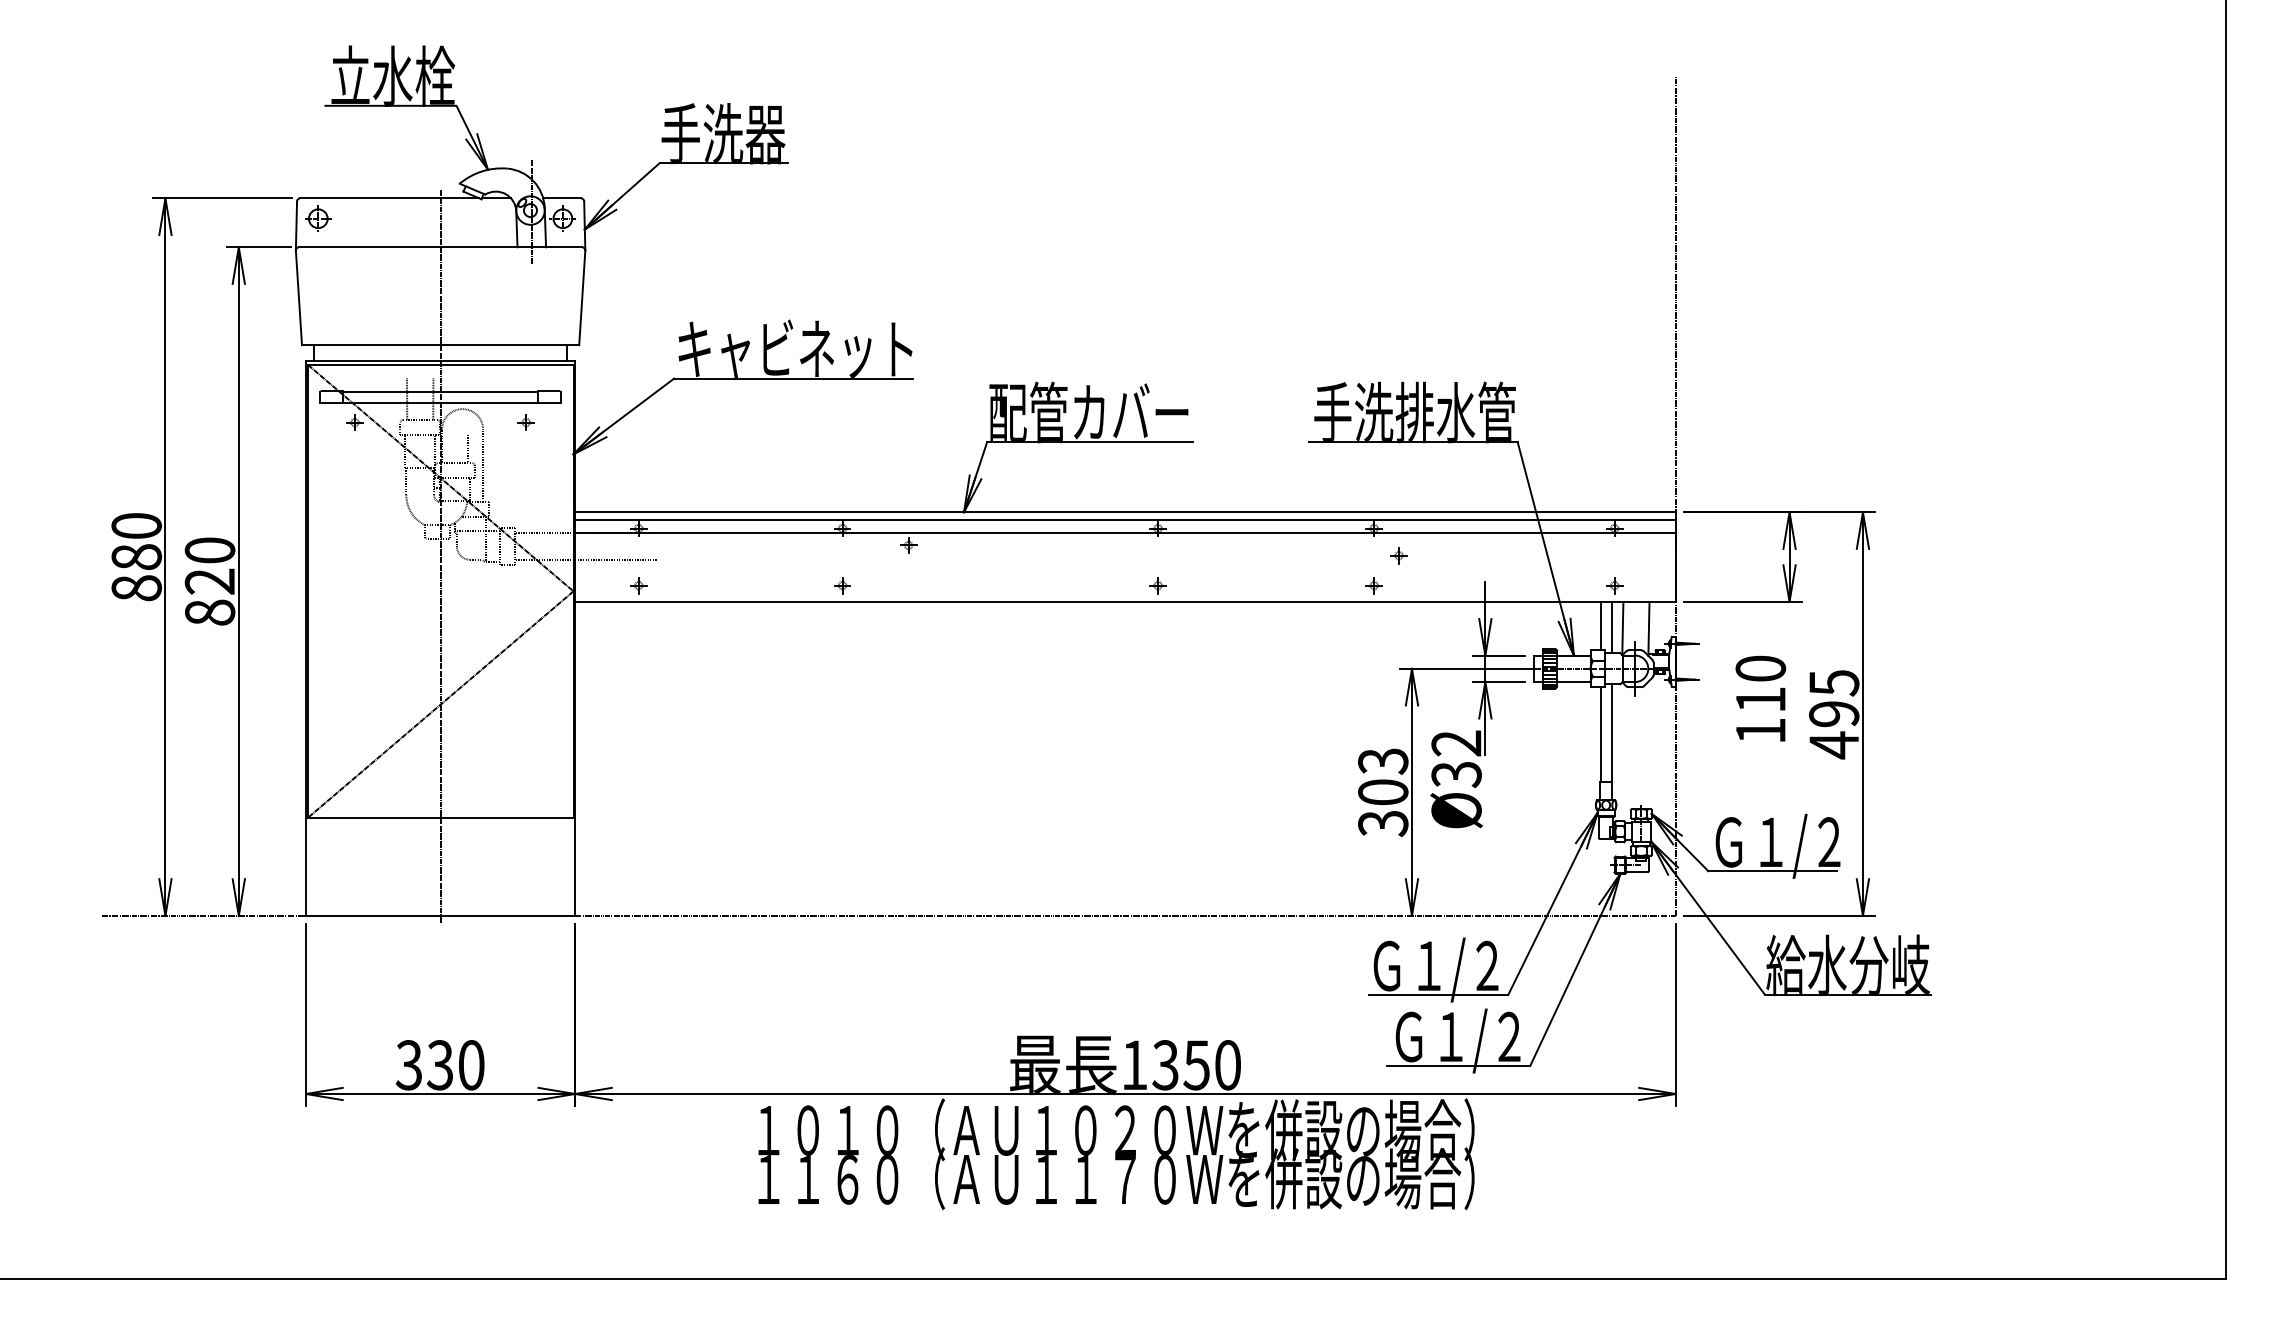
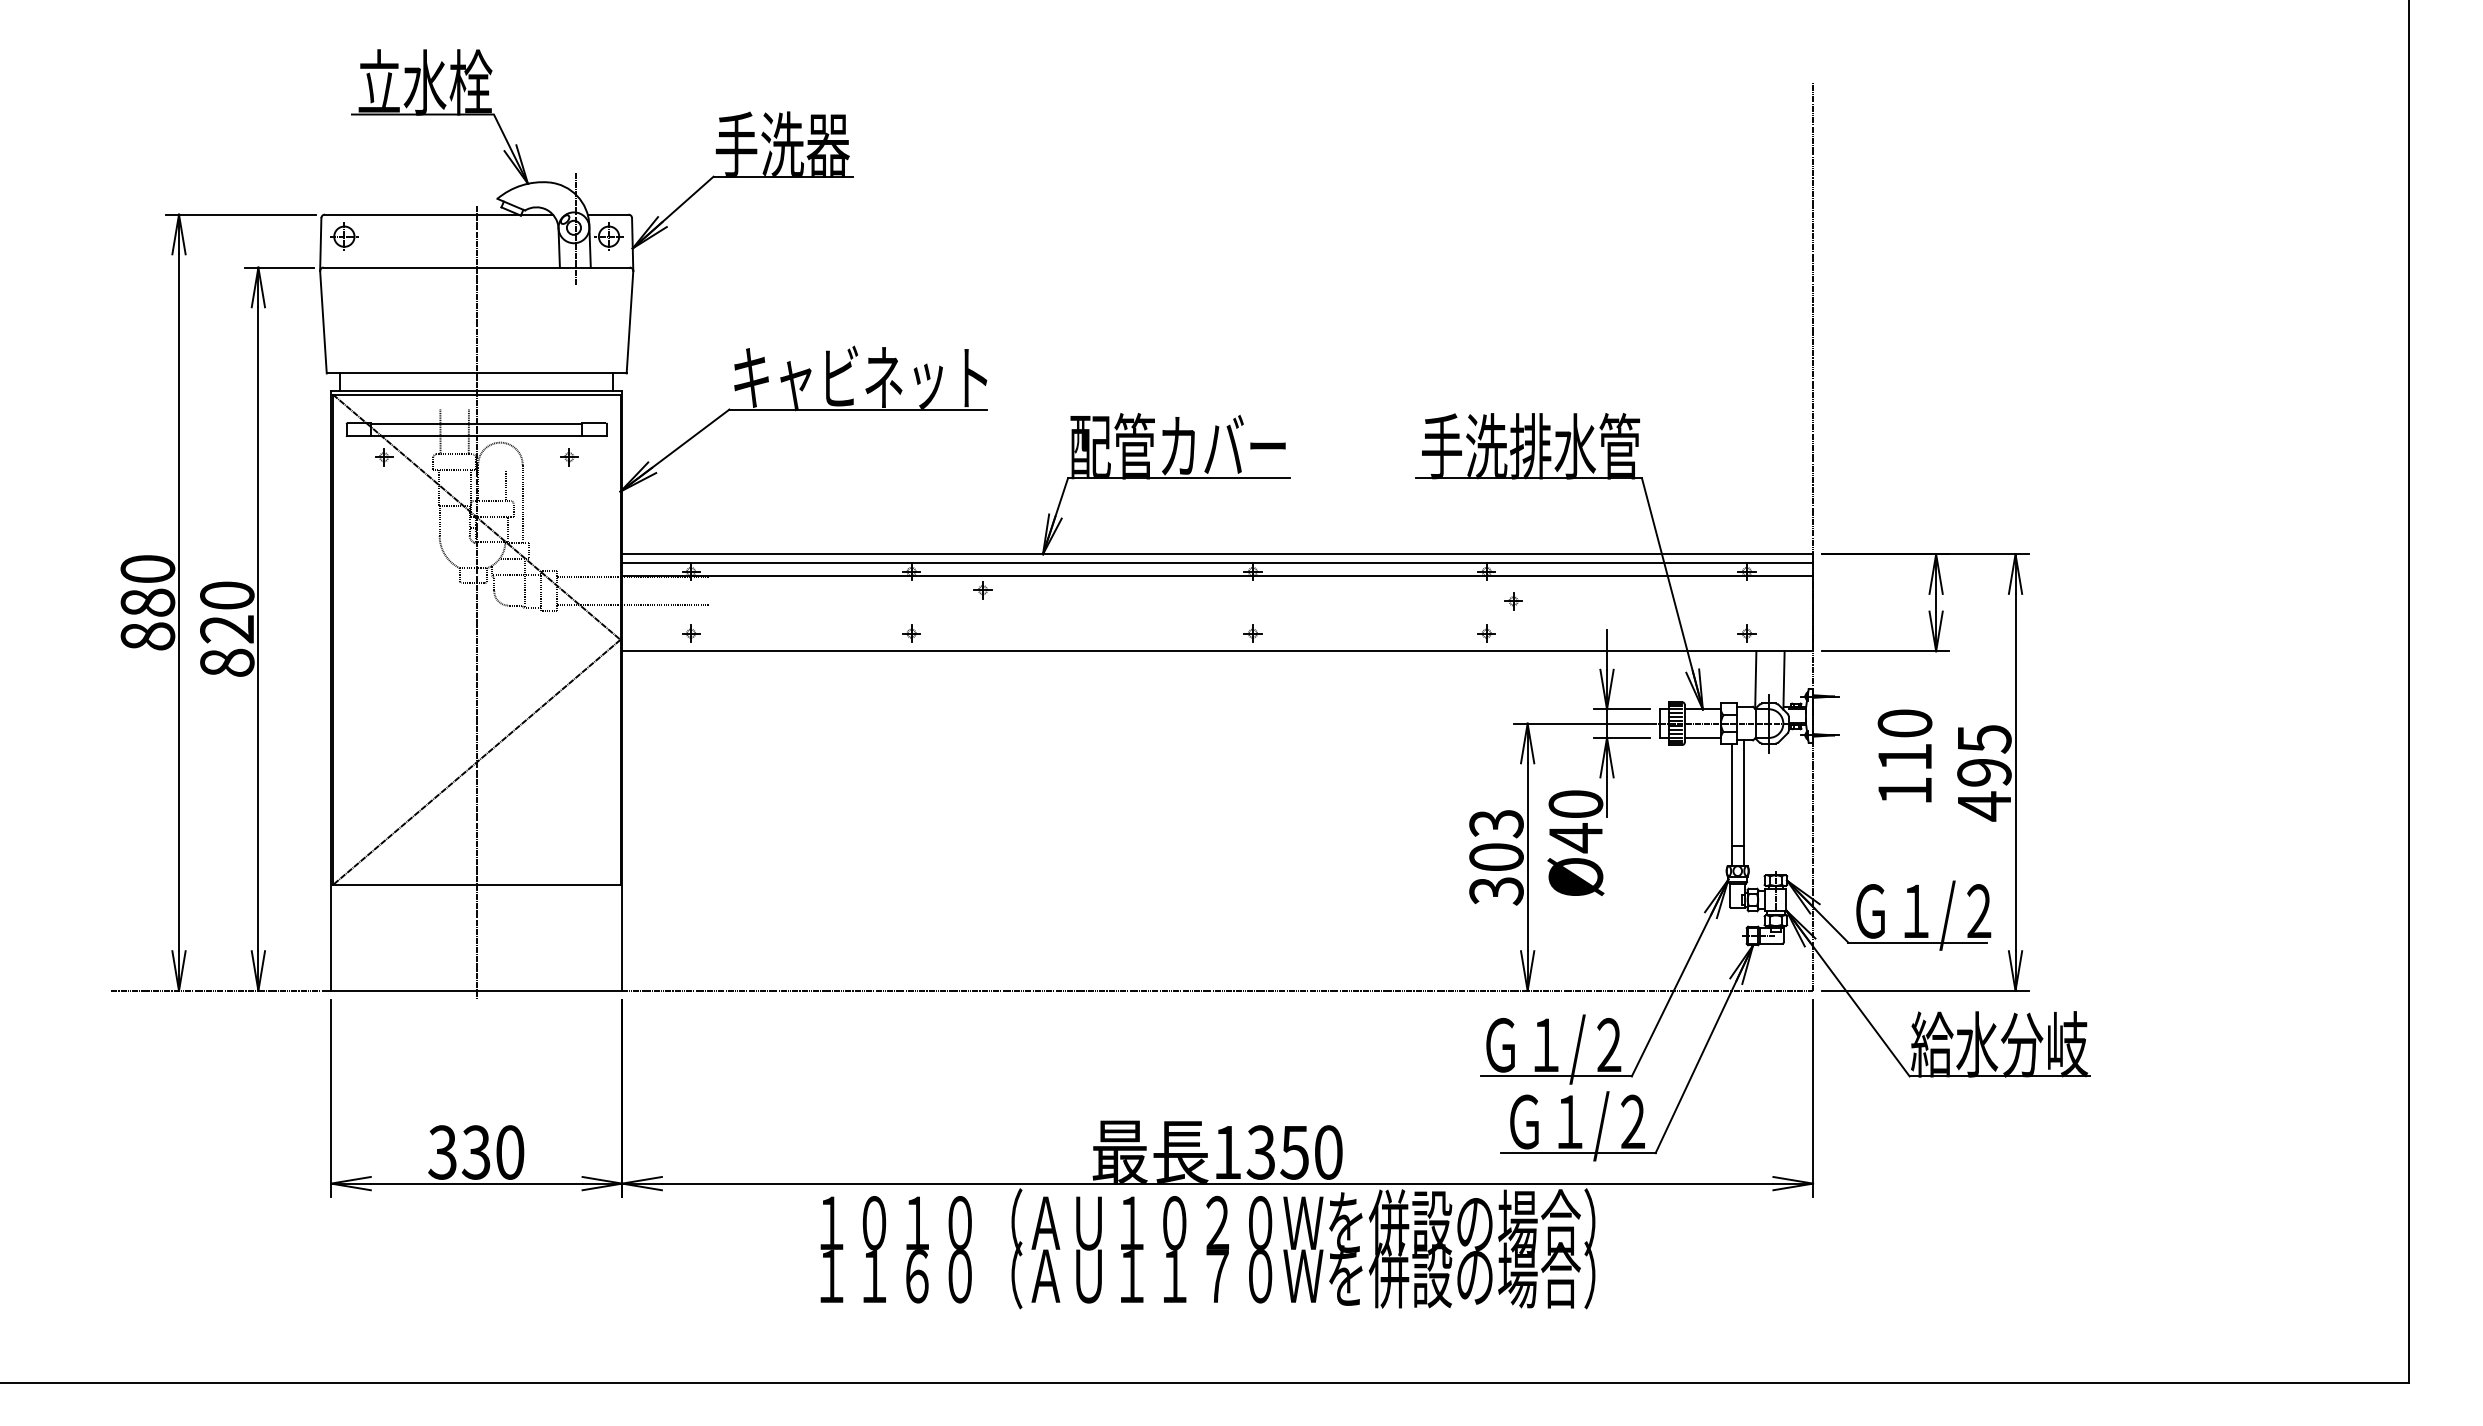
line: (1600, 626) -> (1731, 677), removed
line: (1611, 627) -> (1743, 678), removed
text: (1456, 759) -> (1575, 821), Ø32 -> Ø40

